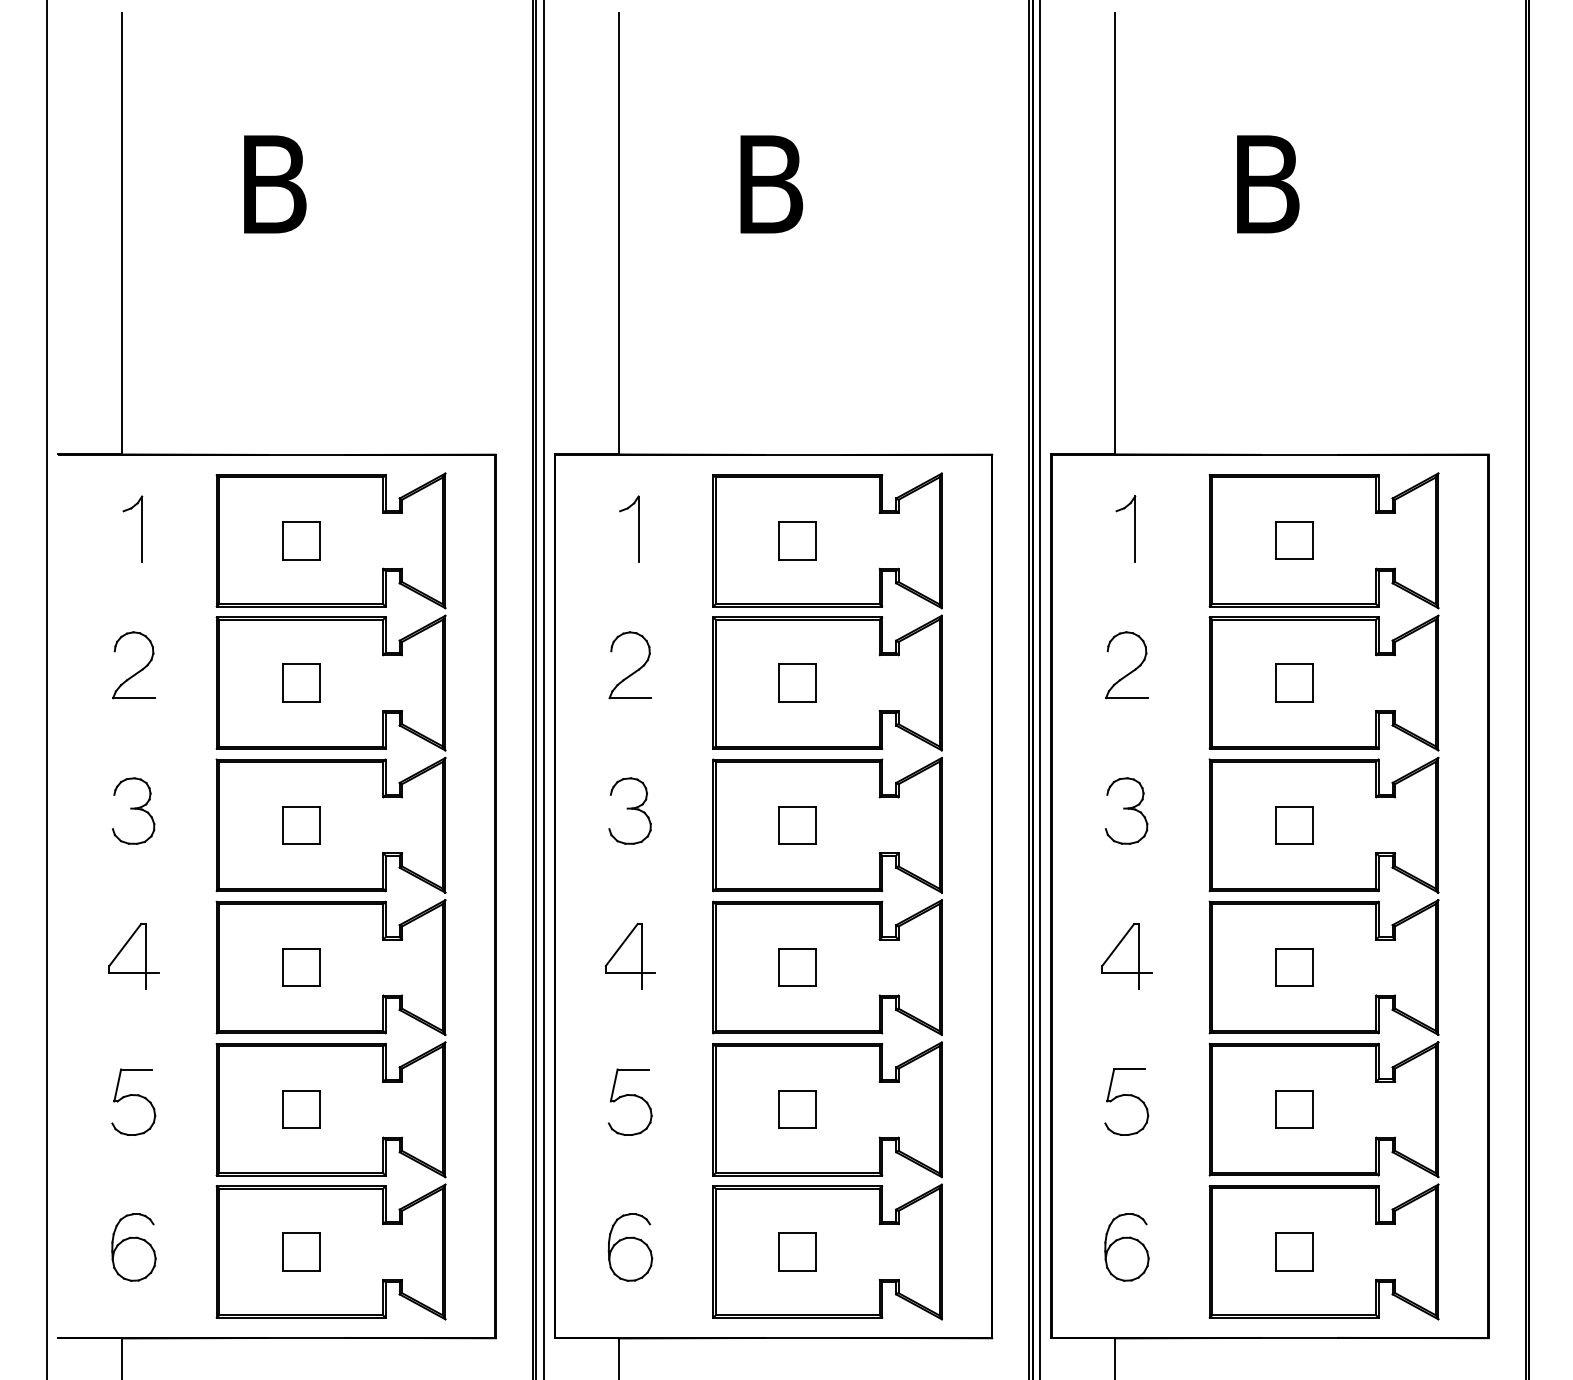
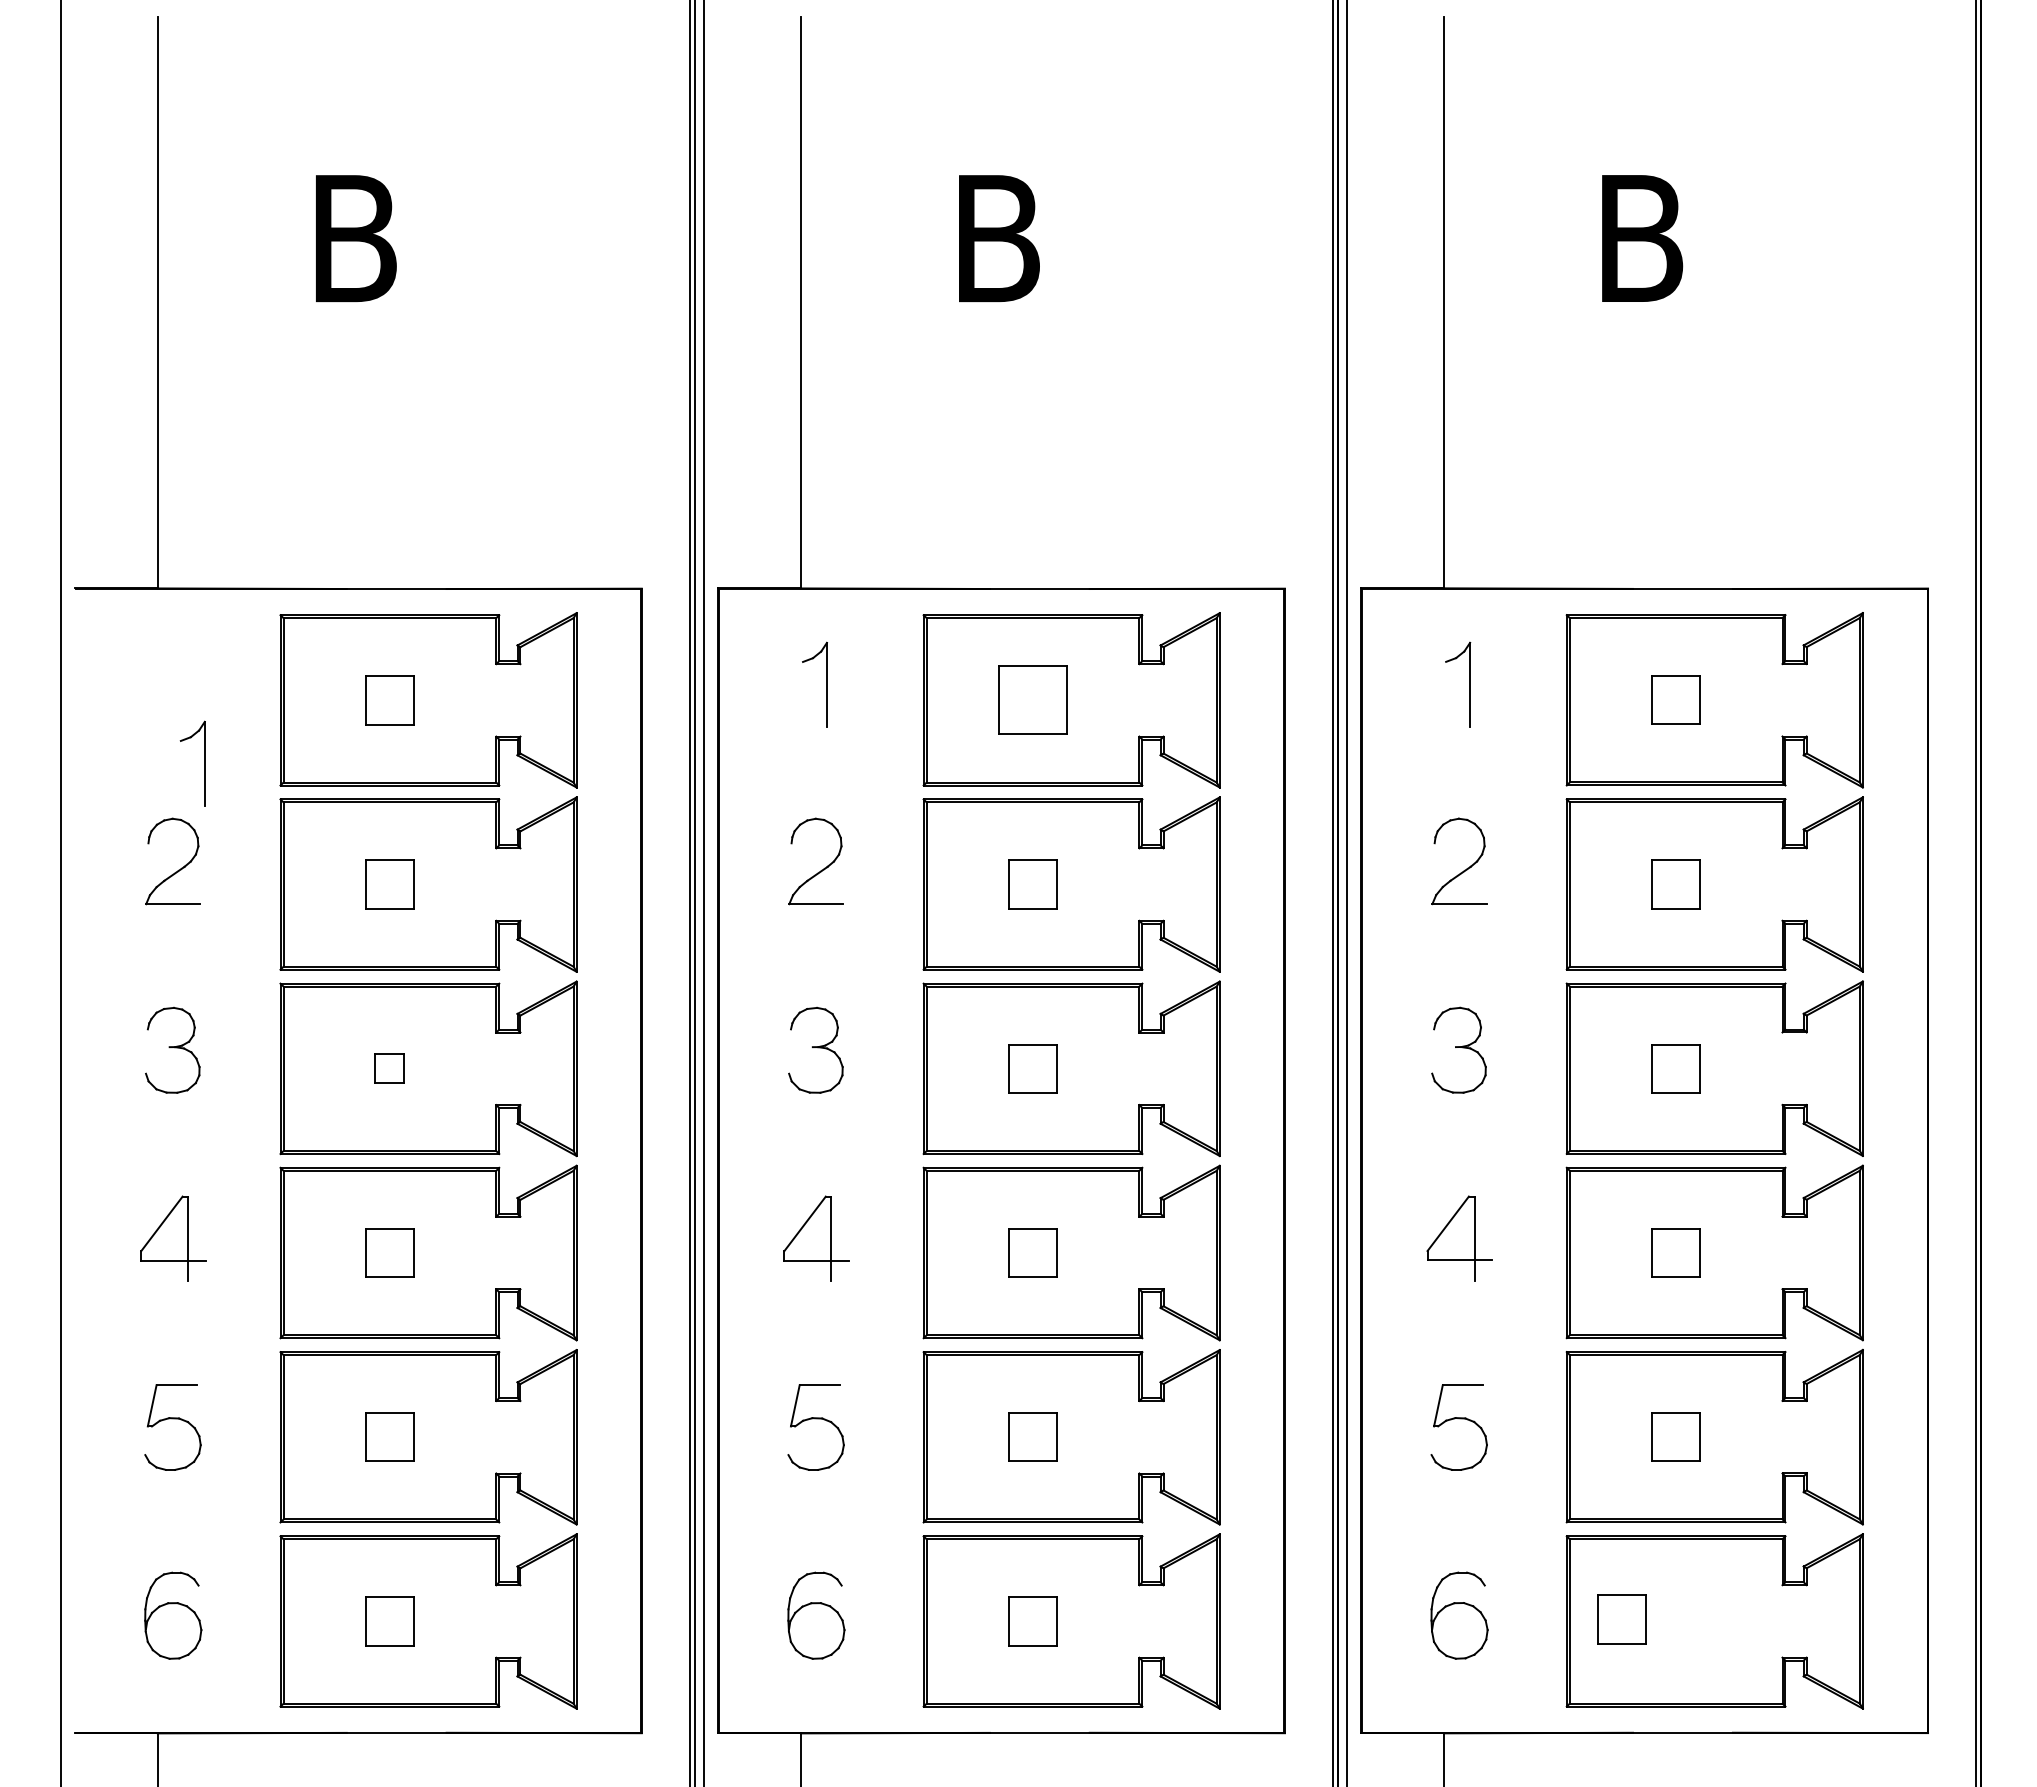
part: (141, 528) -> (204, 763), moved
part: (797, 541) -> (1032, 700), size x1.4
part: (300, 825) -> (389, 1068), size x0.6
part: (1293, 1252) -> (1621, 1619), moved

